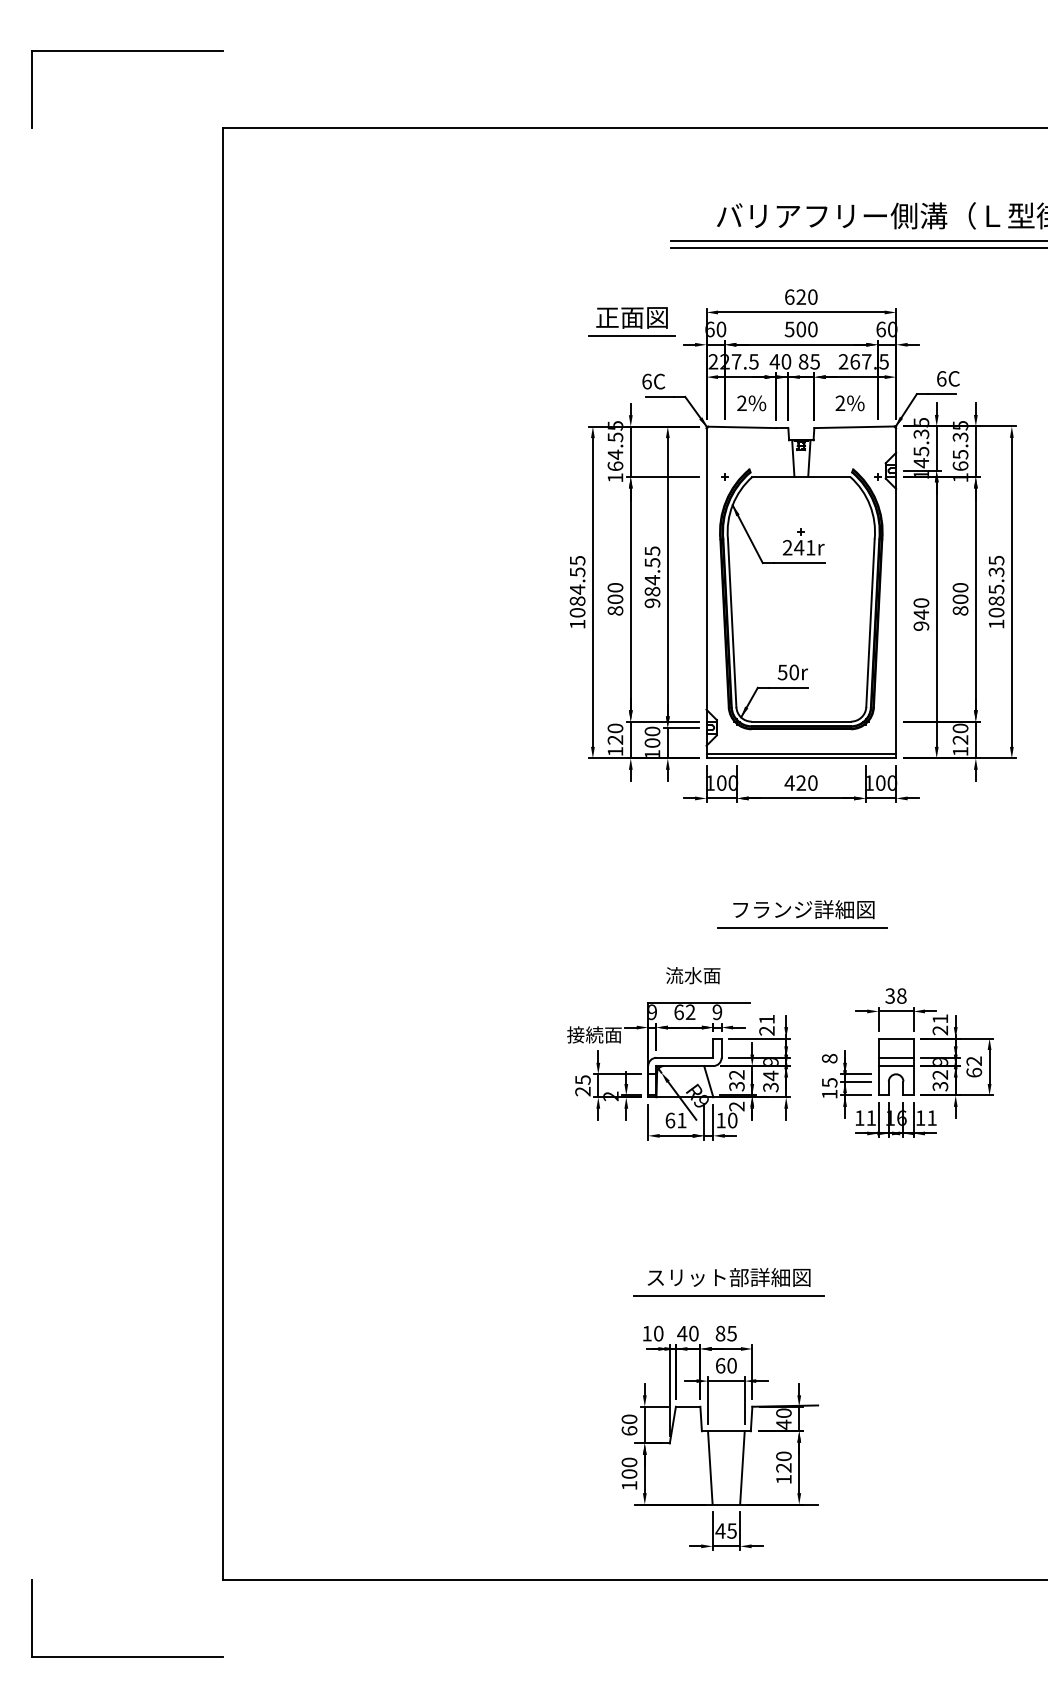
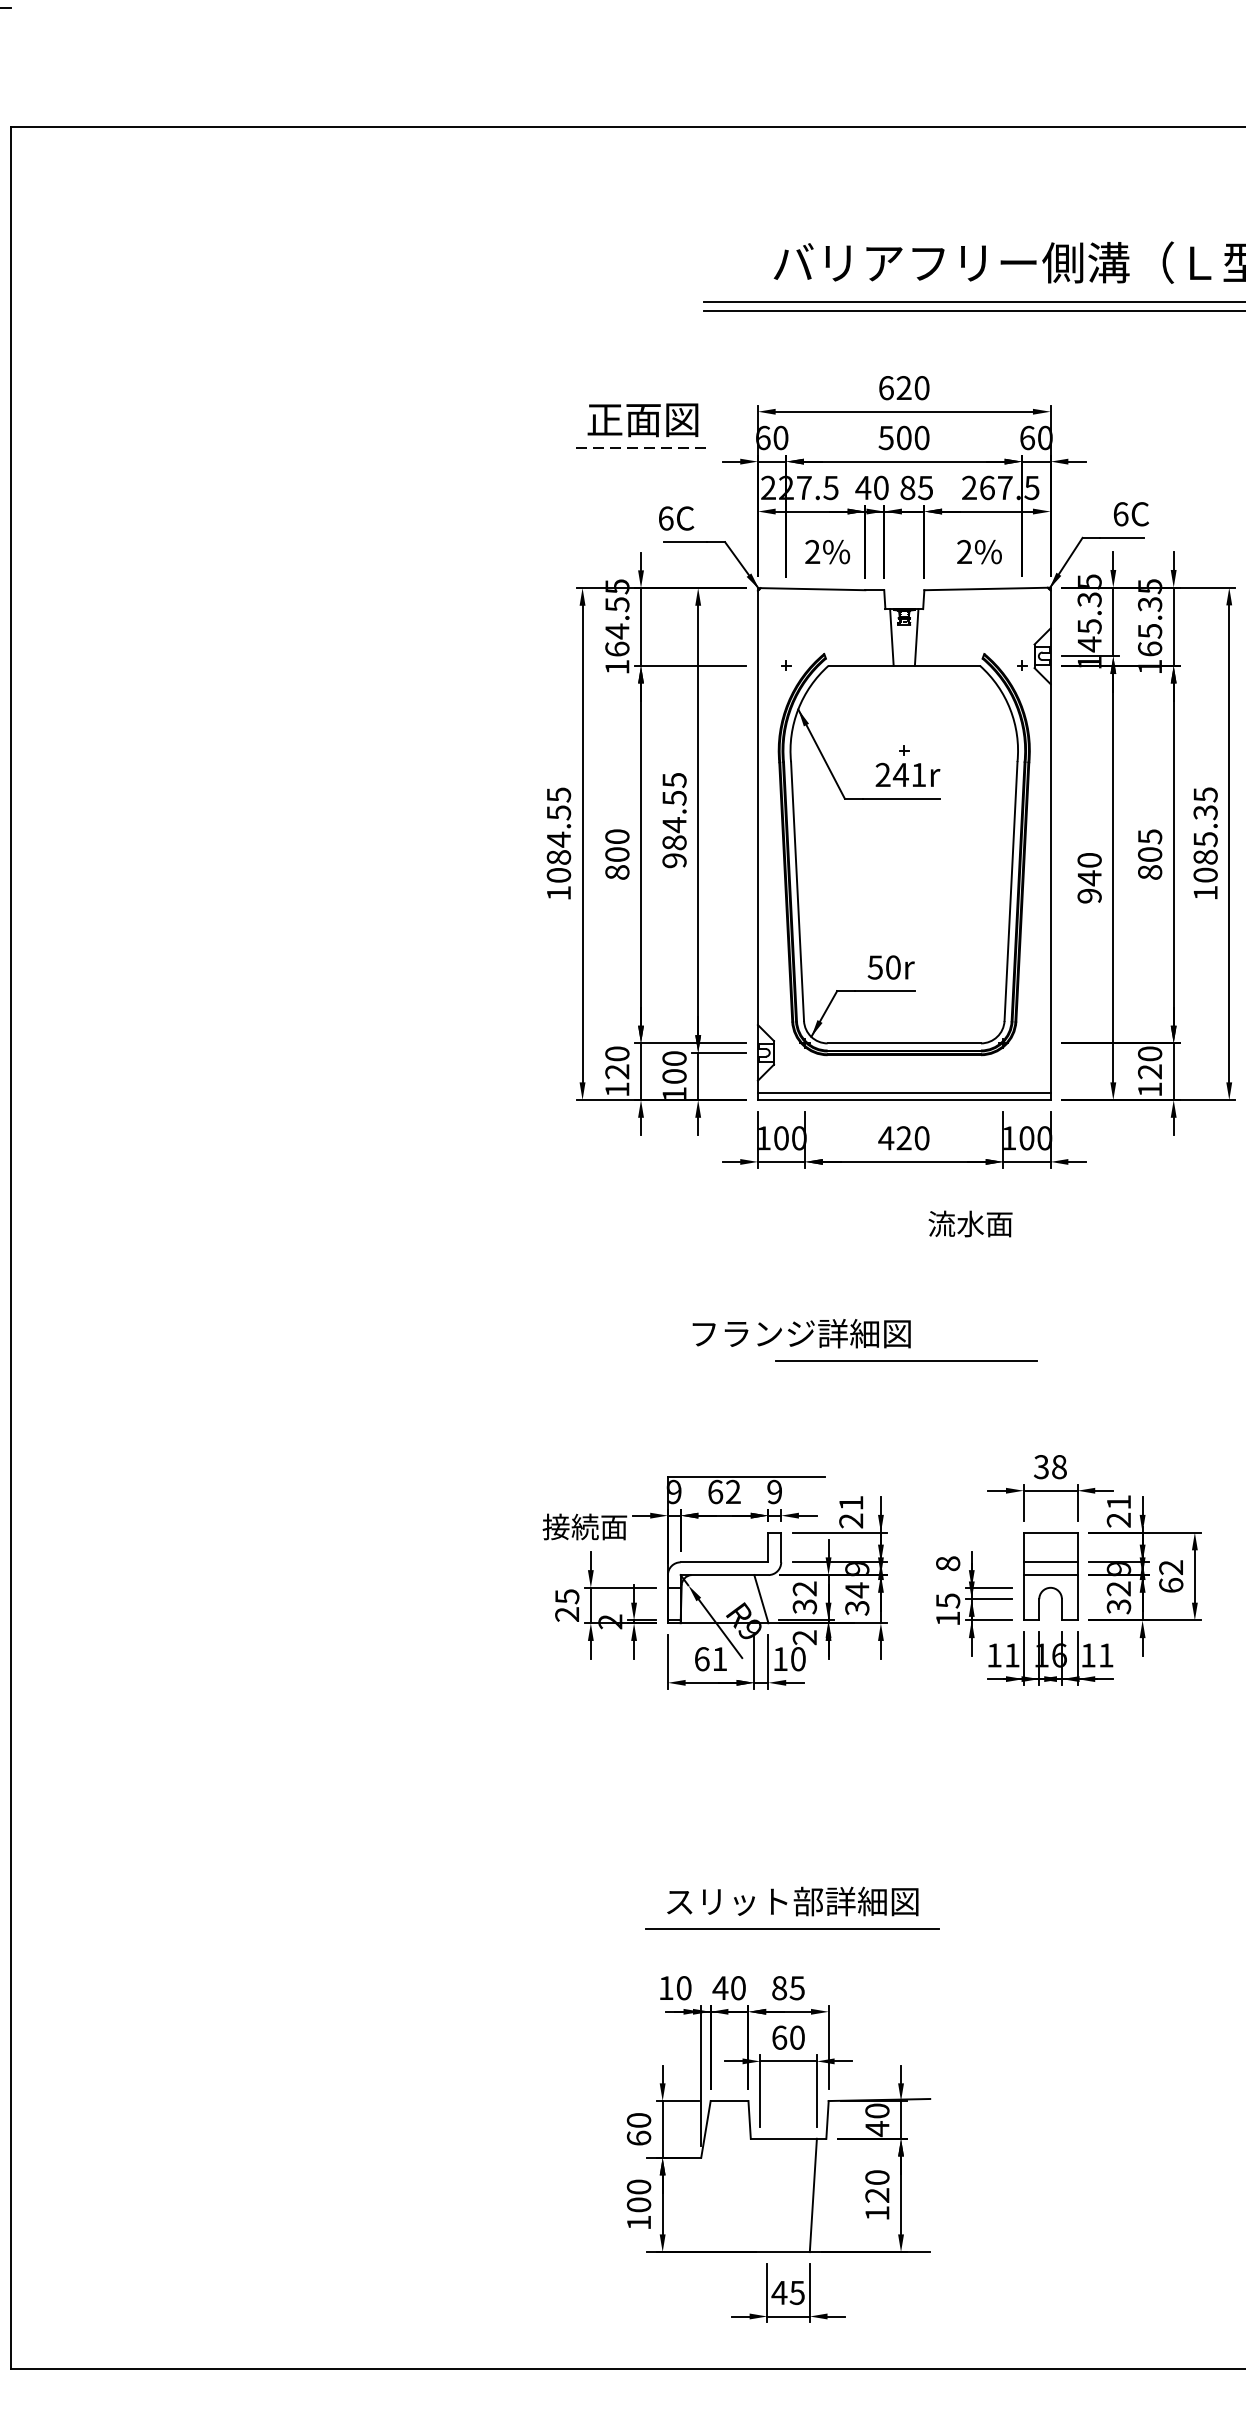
line: (631, 335) -> (642, 447), solid -> dashed
text: (960, 587) -> (1149, 836), 800 -> 805
text: (803, 909) -> (801, 1333), moved
text: (693, 975) -> (970, 1223), moved
line: (710, 1467) -> (764, 2194), removed

